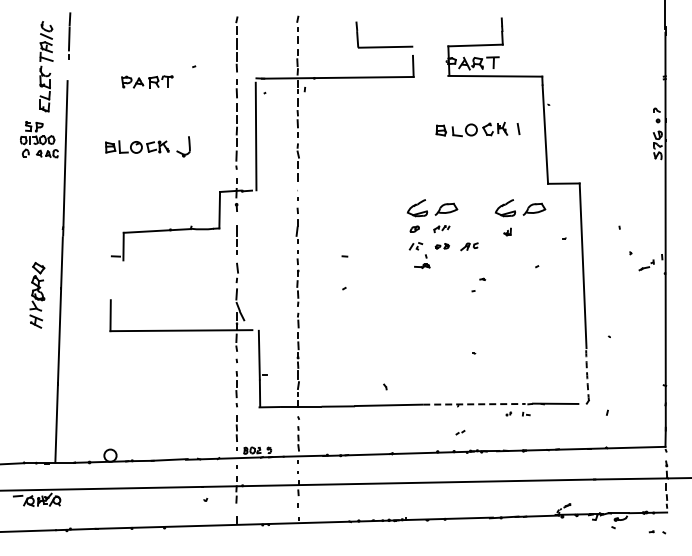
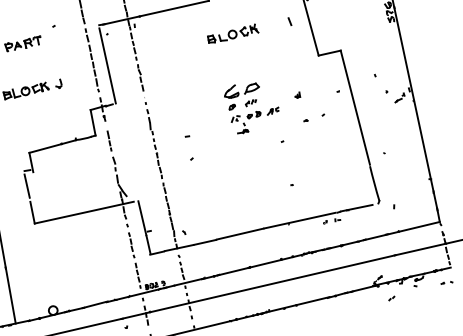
part: (471, 129) -> (232, 34), moved
part: (183, 146) -> (58, 83), size x0.62
part: (520, 208) -> (303, 76), removed
part: (442, 246) -> (254, 115), size x1.43
line: (110, 277) -> (26, 186), added
part: (482, 278) -> (305, 120), moved
arc: (587, 375) -> (374, 183), dashed -> solid
part: (385, 386) -> (184, 232), moved
line: (474, 404) -> (300, 220), dashed -> solid
part: (460, 432) -> (391, 298), moved

